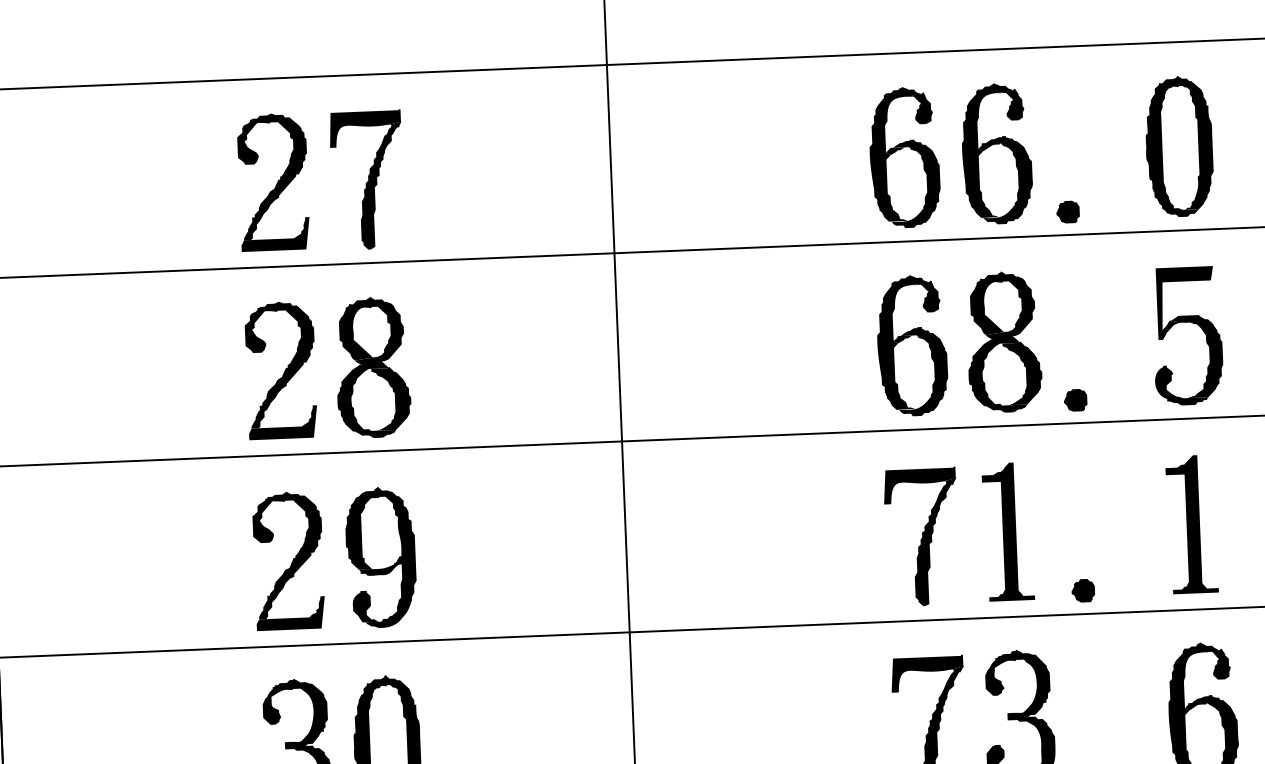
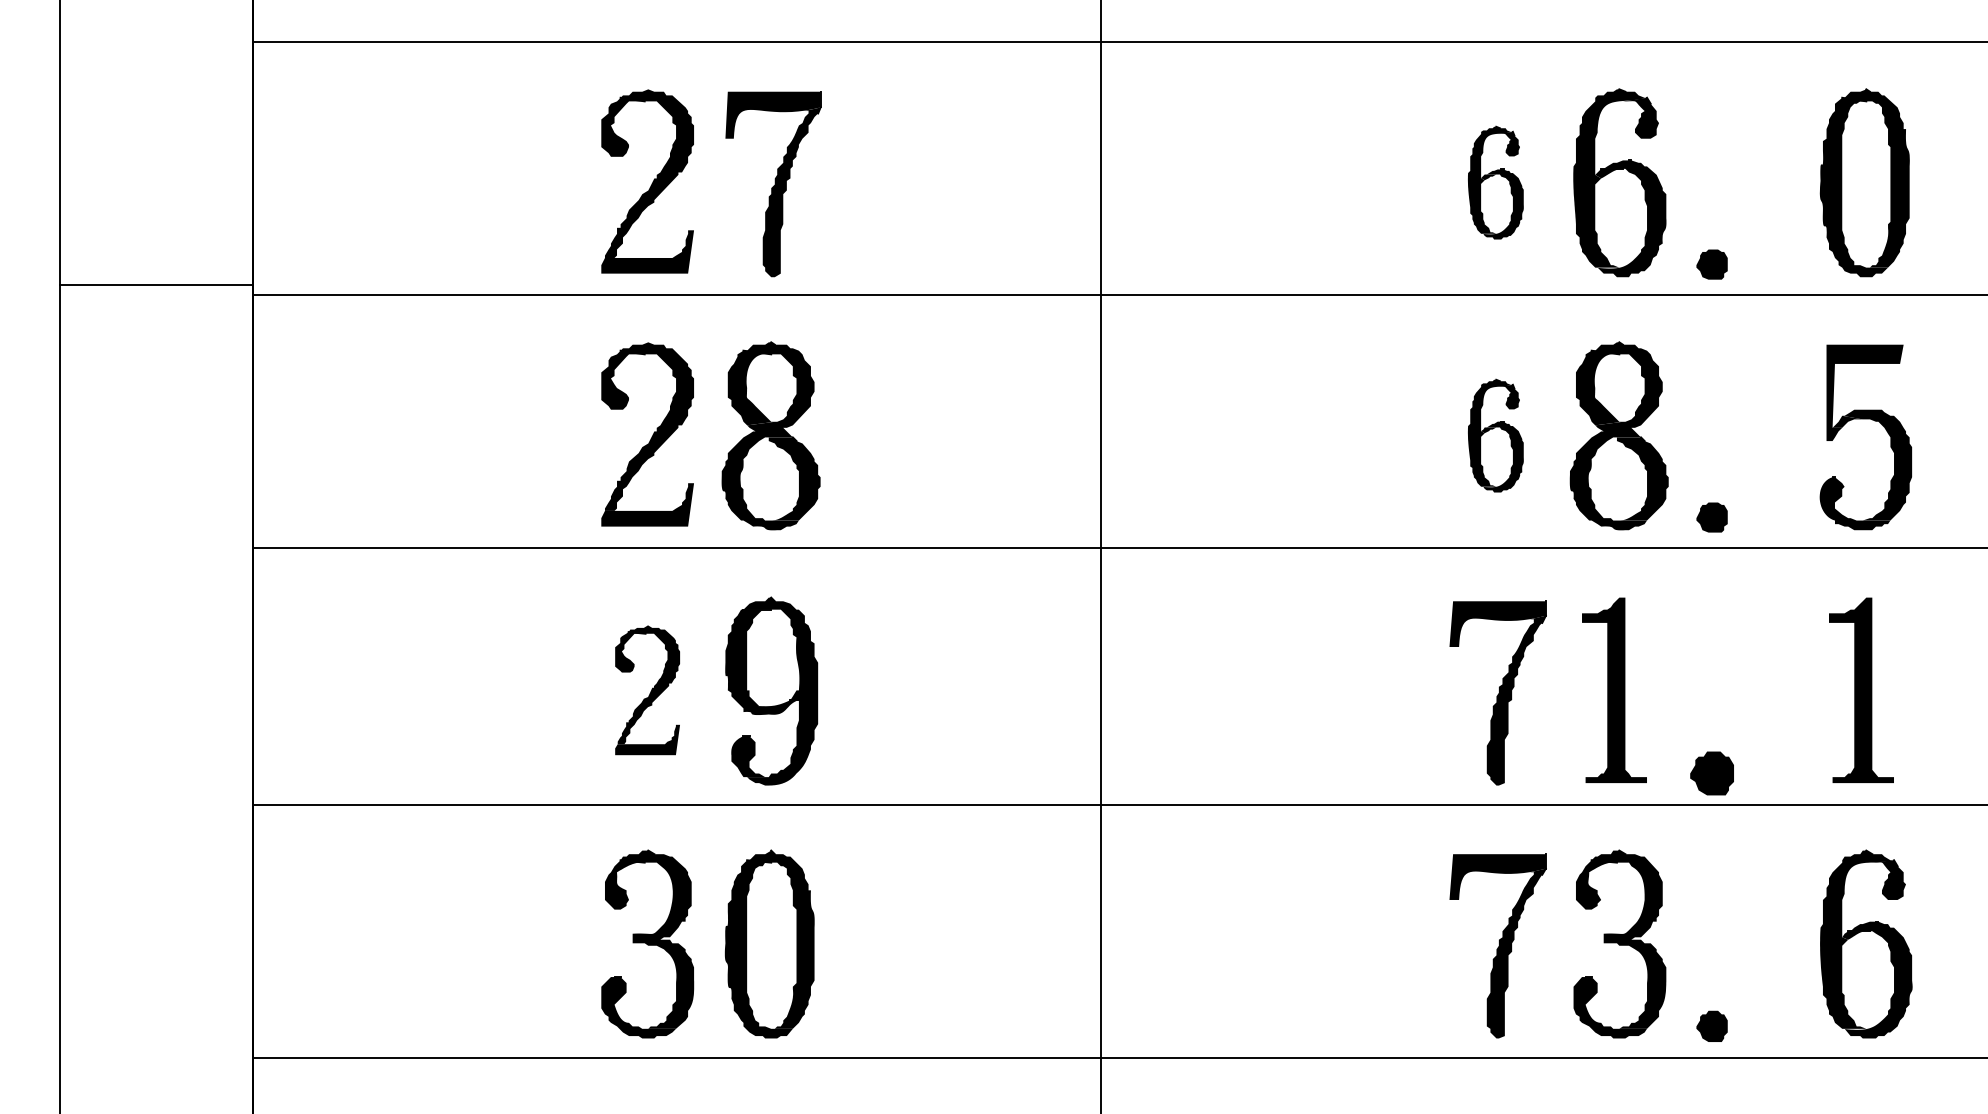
part: (904, 157) -> (1495, 182), size x0.6
part: (912, 345) -> (1495, 435), size x0.6
part: (288, 560) -> (647, 689), size x0.7
part: (1082, 590) -> (1711, 773), size x1.4

